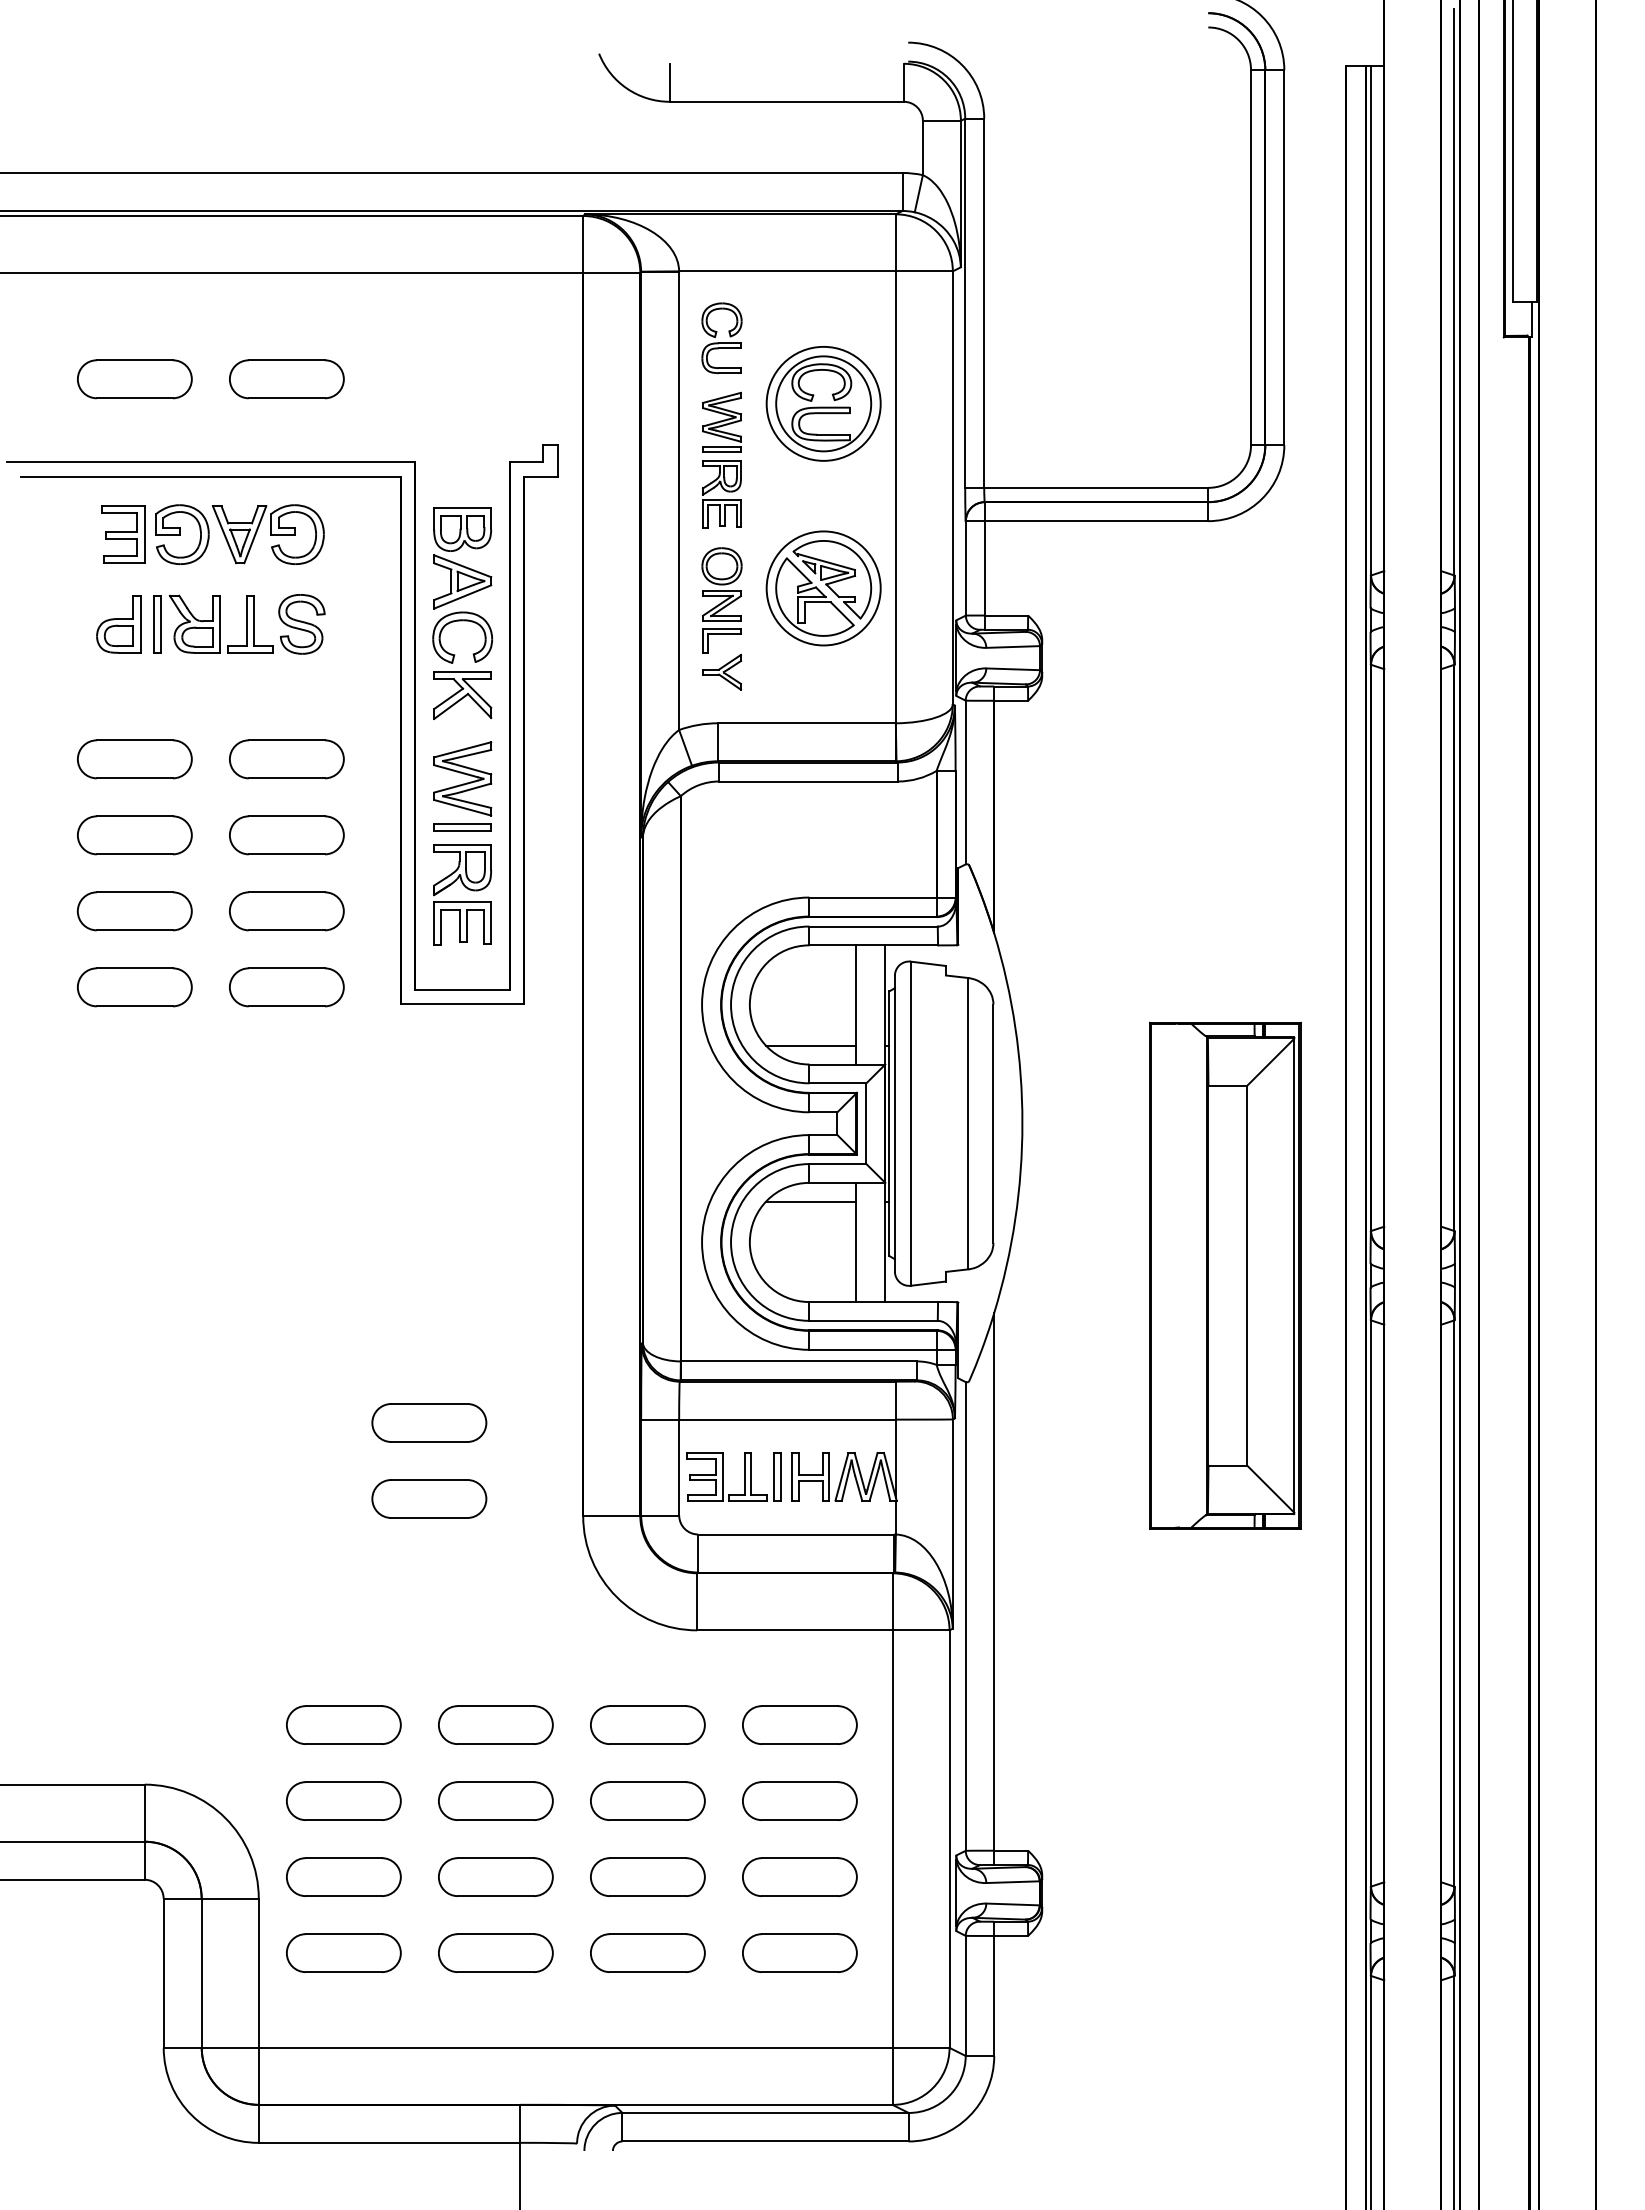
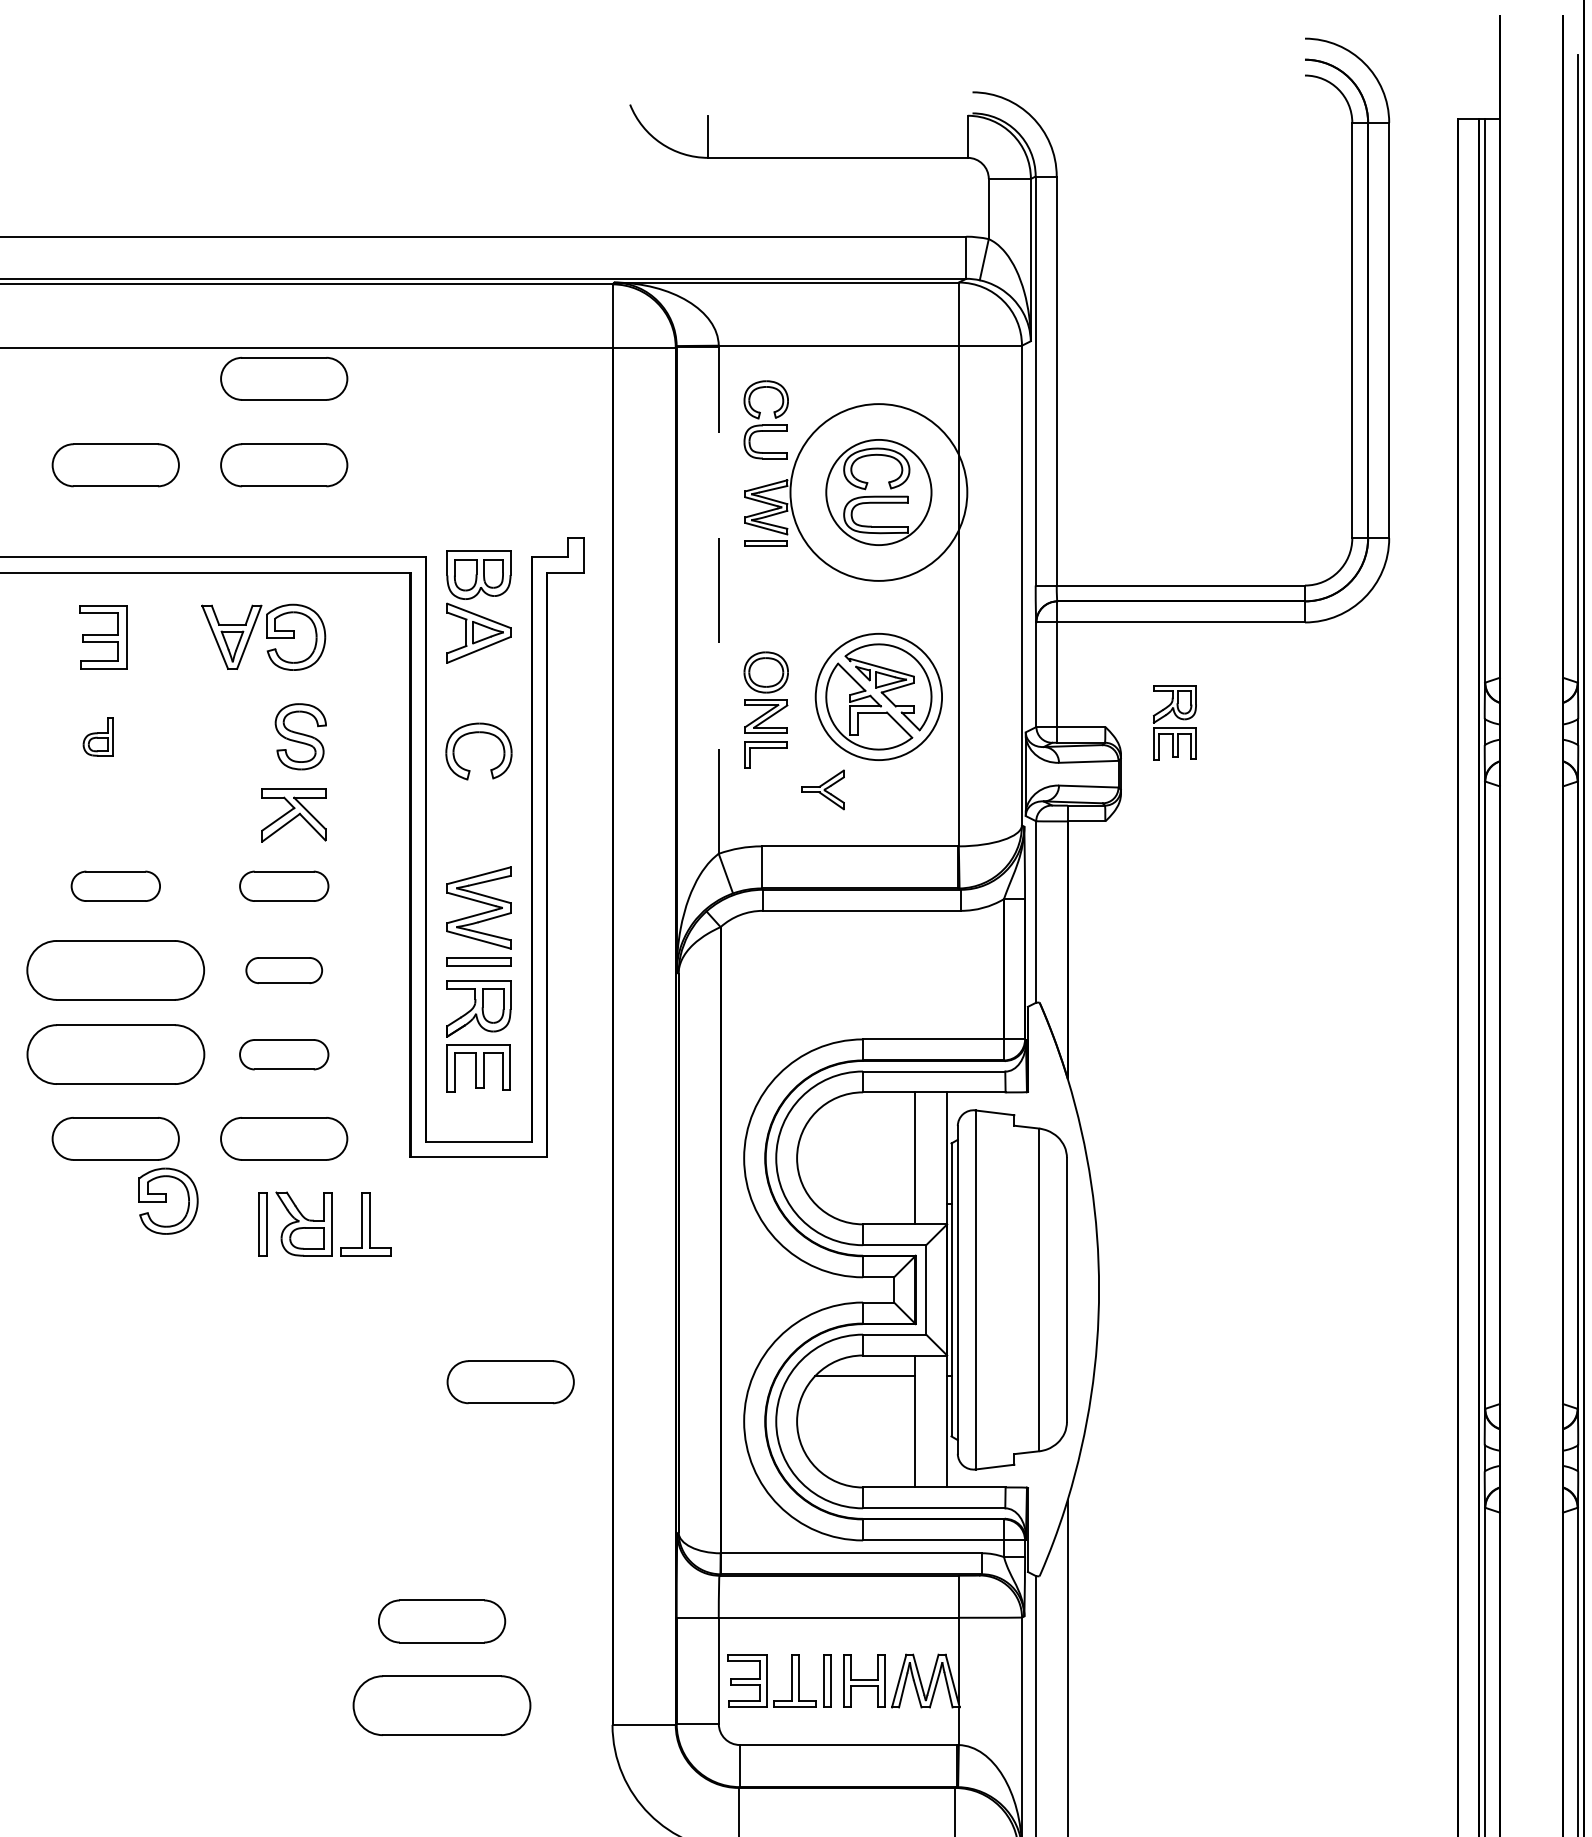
part: (286, 301) -> (283, 379), added
circle: (823, 403) -> (878, 492), size x1.4
part: (721, 494) -> (1174, 722), moved
line: (679, 501) -> (719, 600), solid -> dashed
part: (182, 534) -> (168, 1201), moved
part: (461, 564) -> (477, 613), moved
part: (213, 623) -> (324, 1223), moved
part: (118, 624) -> (97, 736), size x0.6
part: (722, 671) -> (823, 788), moved
part: (462, 695) -> (293, 815), moved
part: (134, 759) -> (115, 886), size x0.7
part: (286, 759) -> (283, 886), size x0.7
part: (134, 835) -> (115, 970), size x1.4
part: (286, 835) -> (283, 970), size x0.6
part: (134, 911) -> (115, 1054), size x1.4
part: (286, 911) -> (283, 1054), size x0.7
line: (810, 1045) -> (864, 1203), removed
part: (491, 1206) -> (510, 1381), added
part: (1225, 1275) -> (1324, 1458), removed
part: (429, 1498) -> (442, 1705), size x1.4

